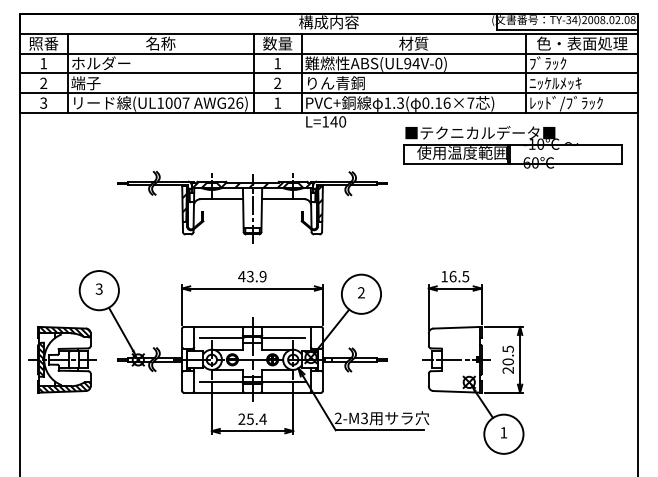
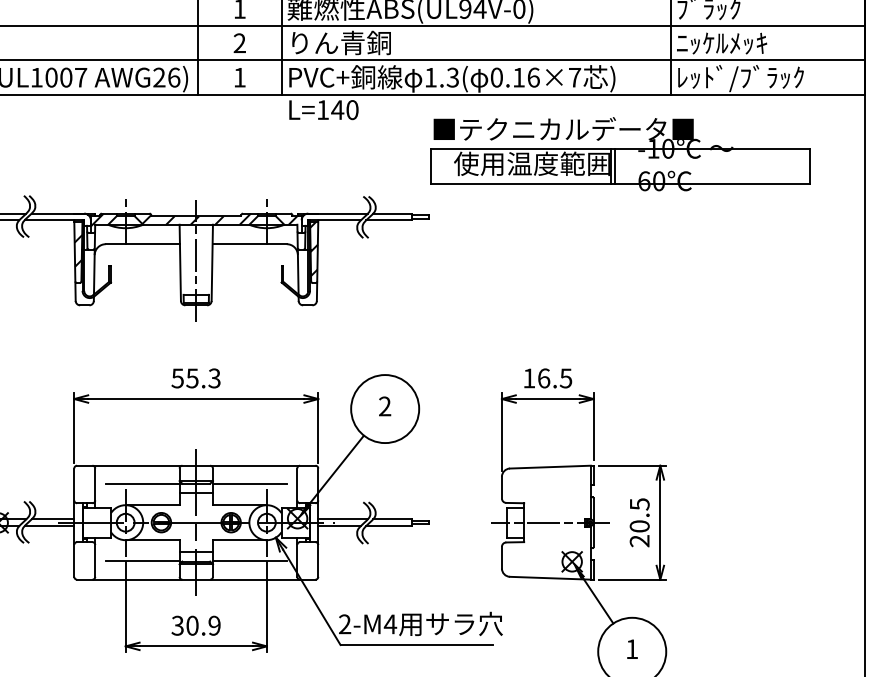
part: (512, 147) -> (619, 154), moved
text: (252, 276) -> (196, 378), 43.9 -> 55.3
text: (252, 418) -> (196, 624), 25.4 -> 30.9
text: (364, 418) -> (390, 624), 2-M3 -> 2-M4

